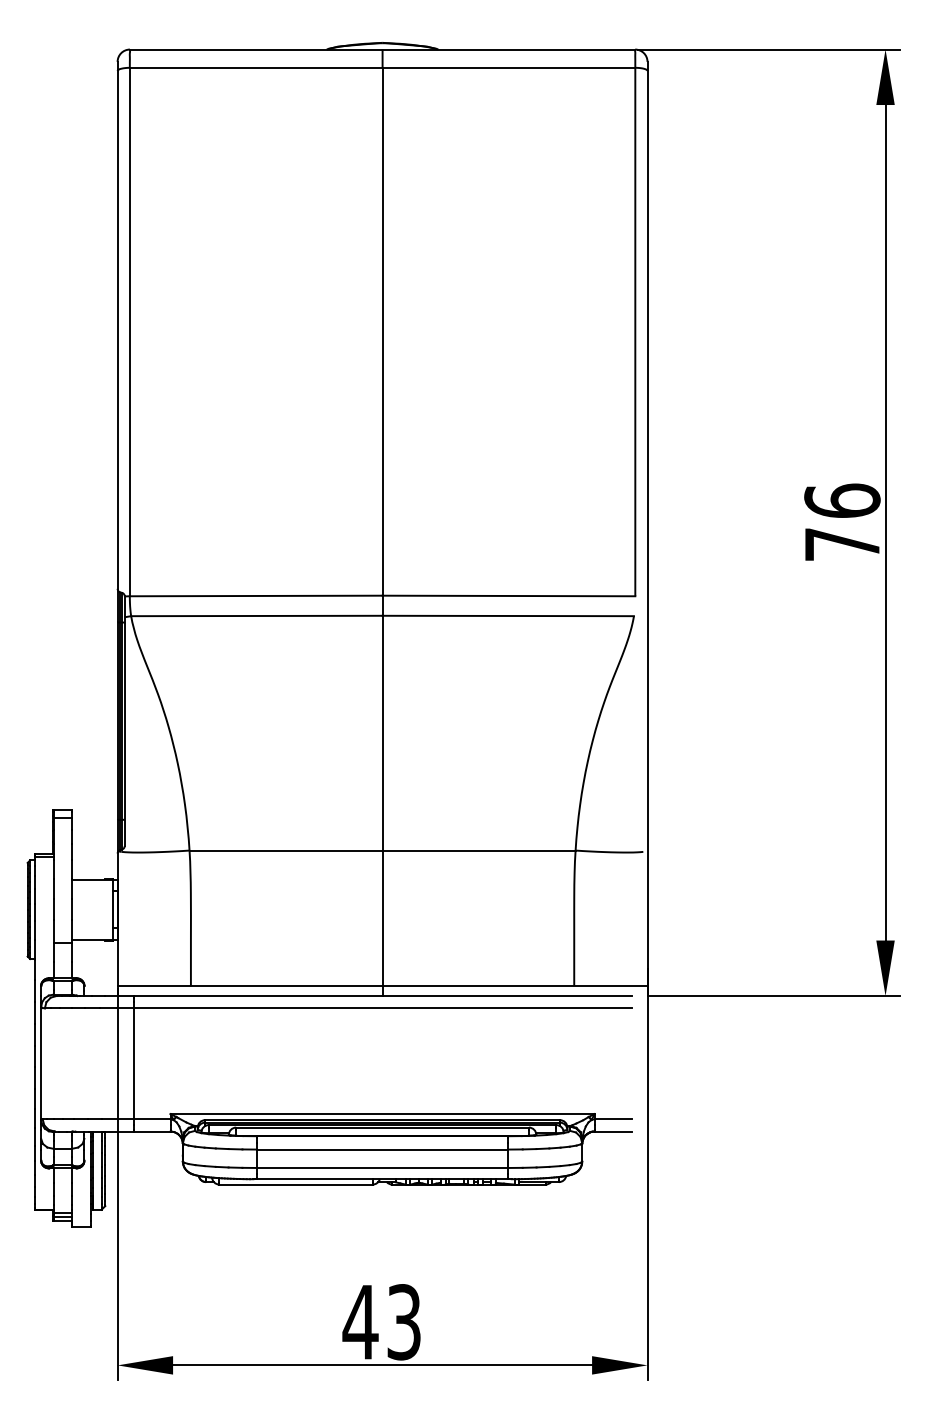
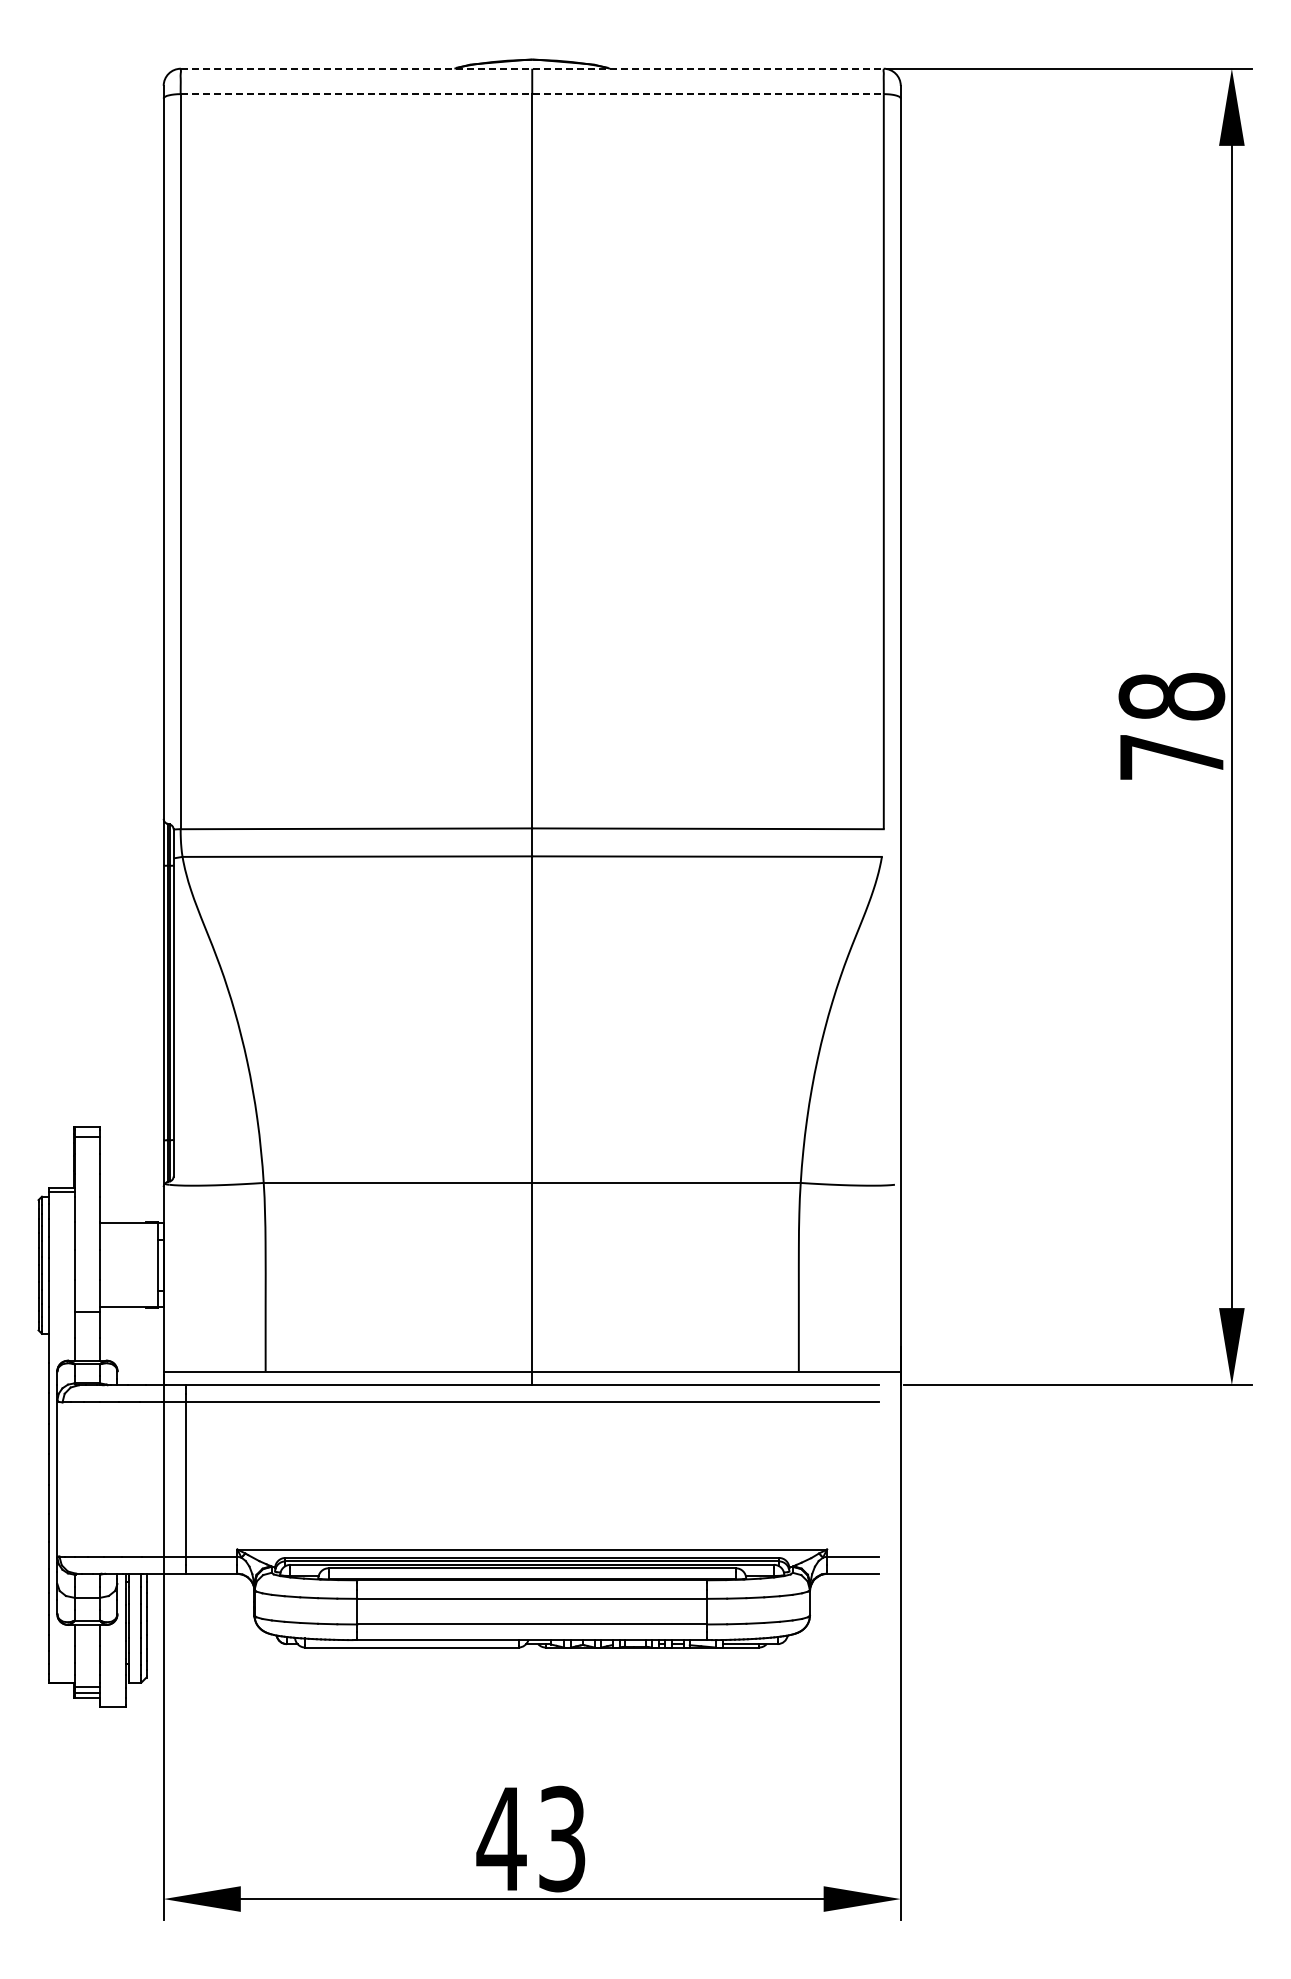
line: (382, 49) -> (532, 68), solid -> dashed
line: (382, 68) -> (532, 94), solid -> dashed
text: (842, 500) -> (1171, 696), 76 -> 78

